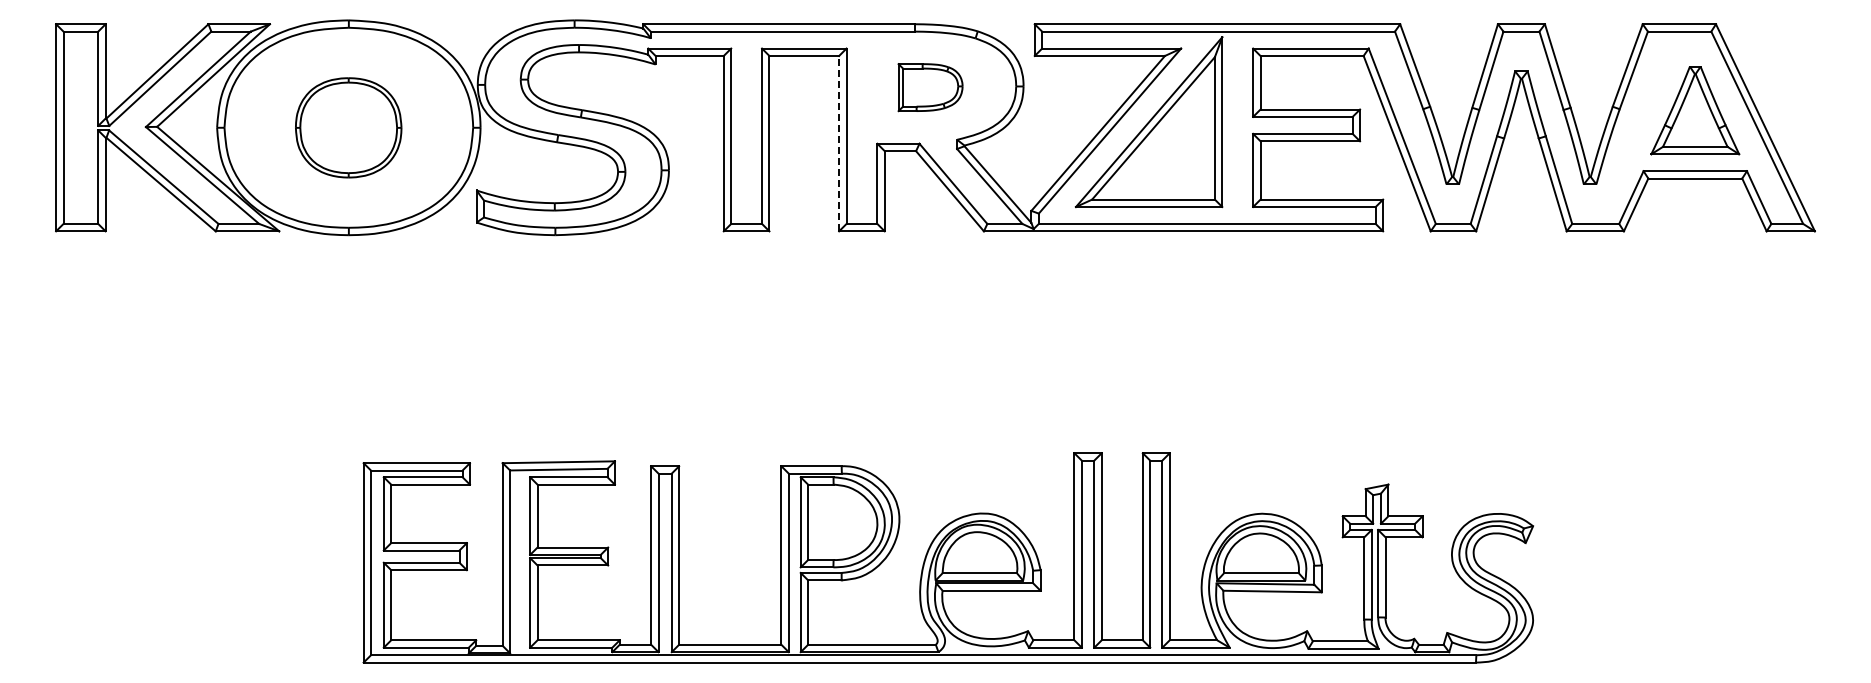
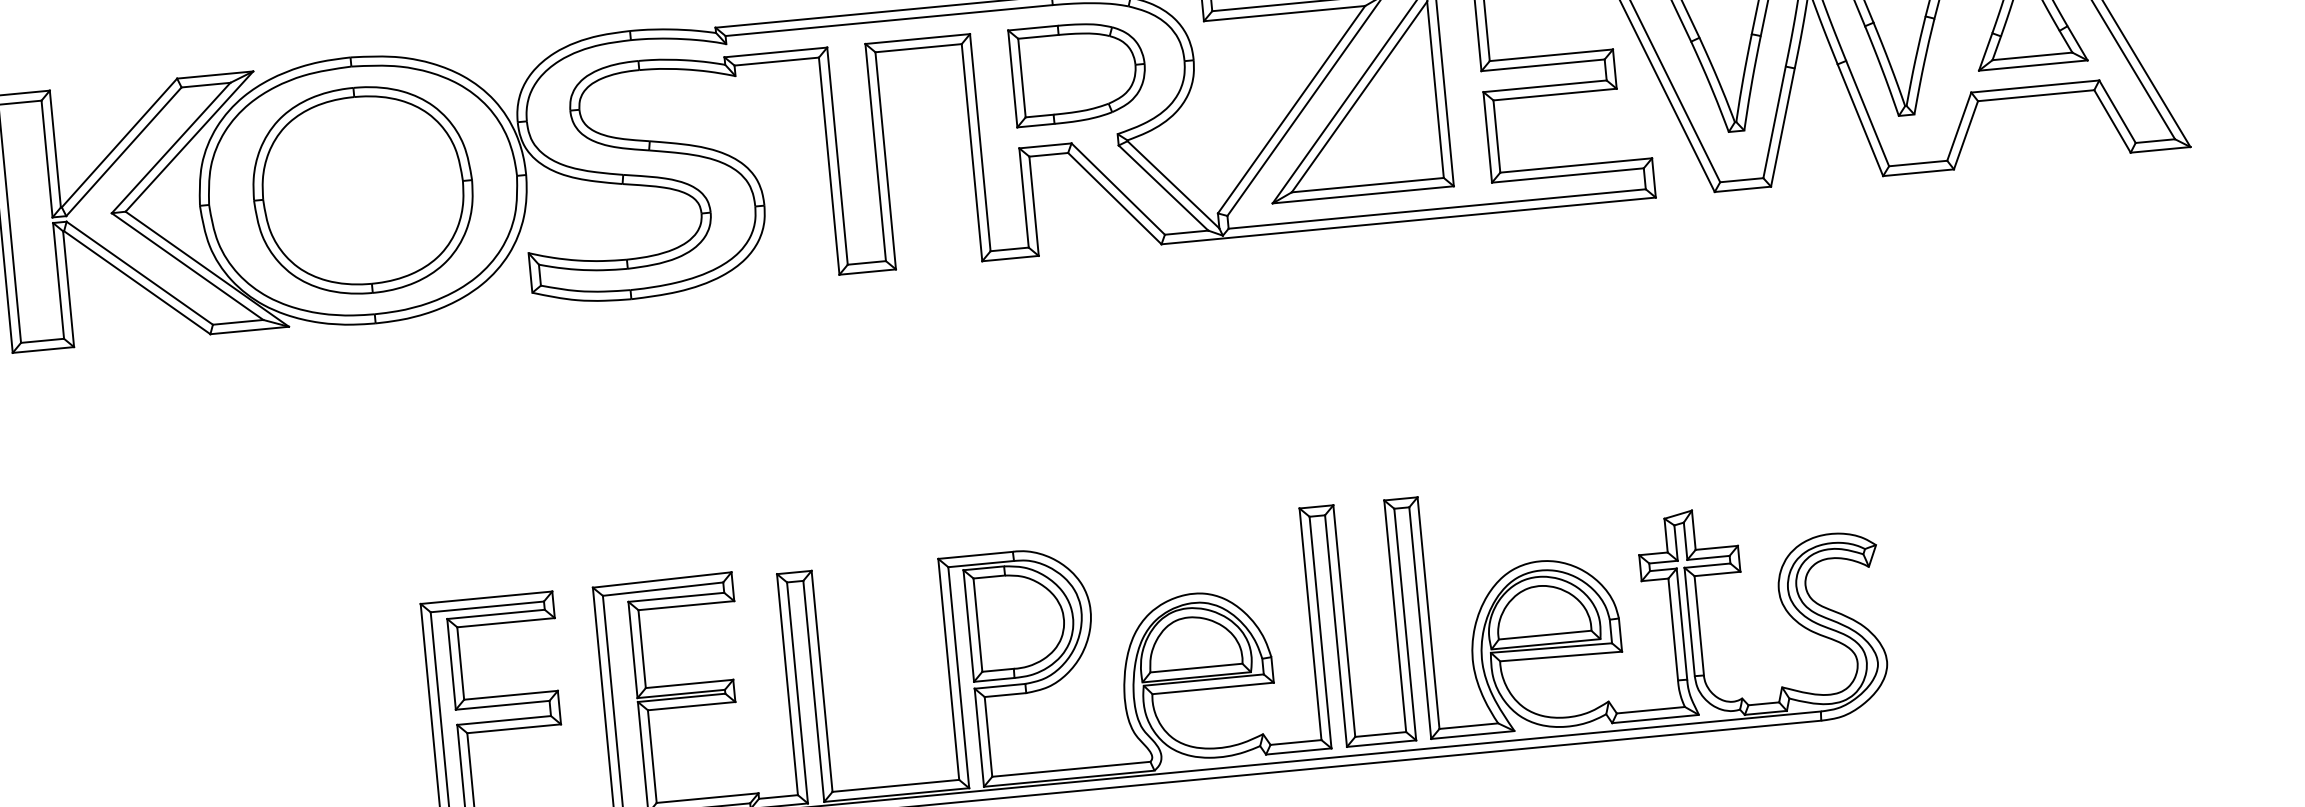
part: (930, 87) -> (1078, 72), size x1.67
part: (348, 127) -> (362, 190), size x1.67
line: (839, 143) -> (972, 152), dashed -> solid

